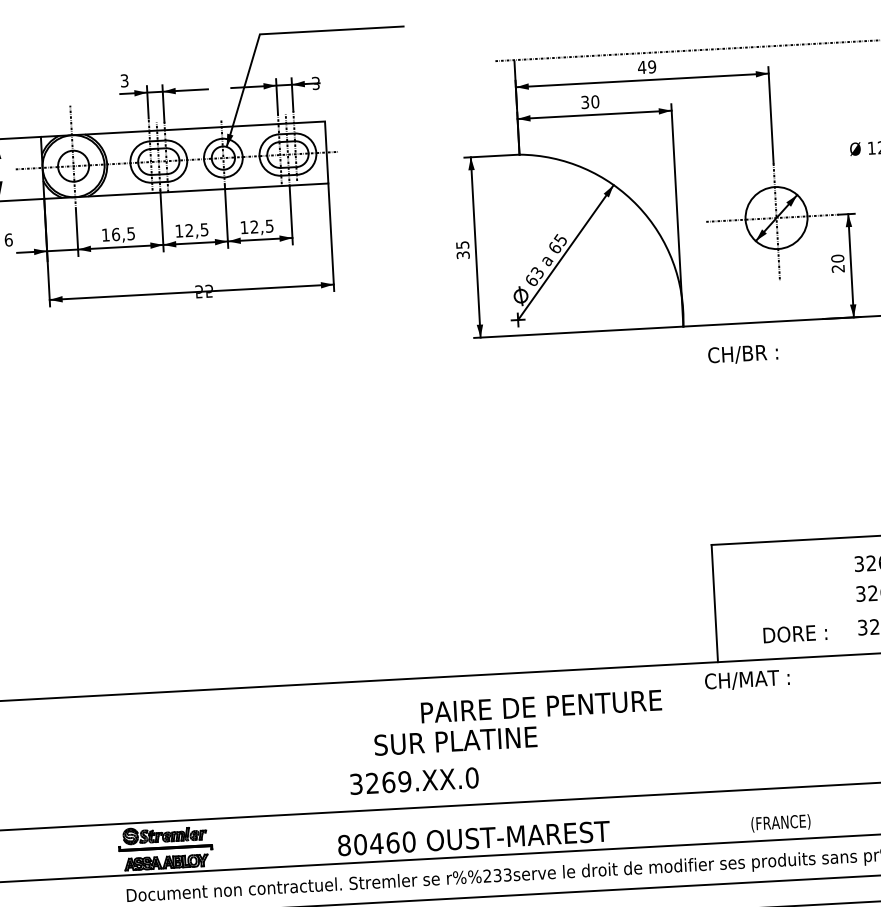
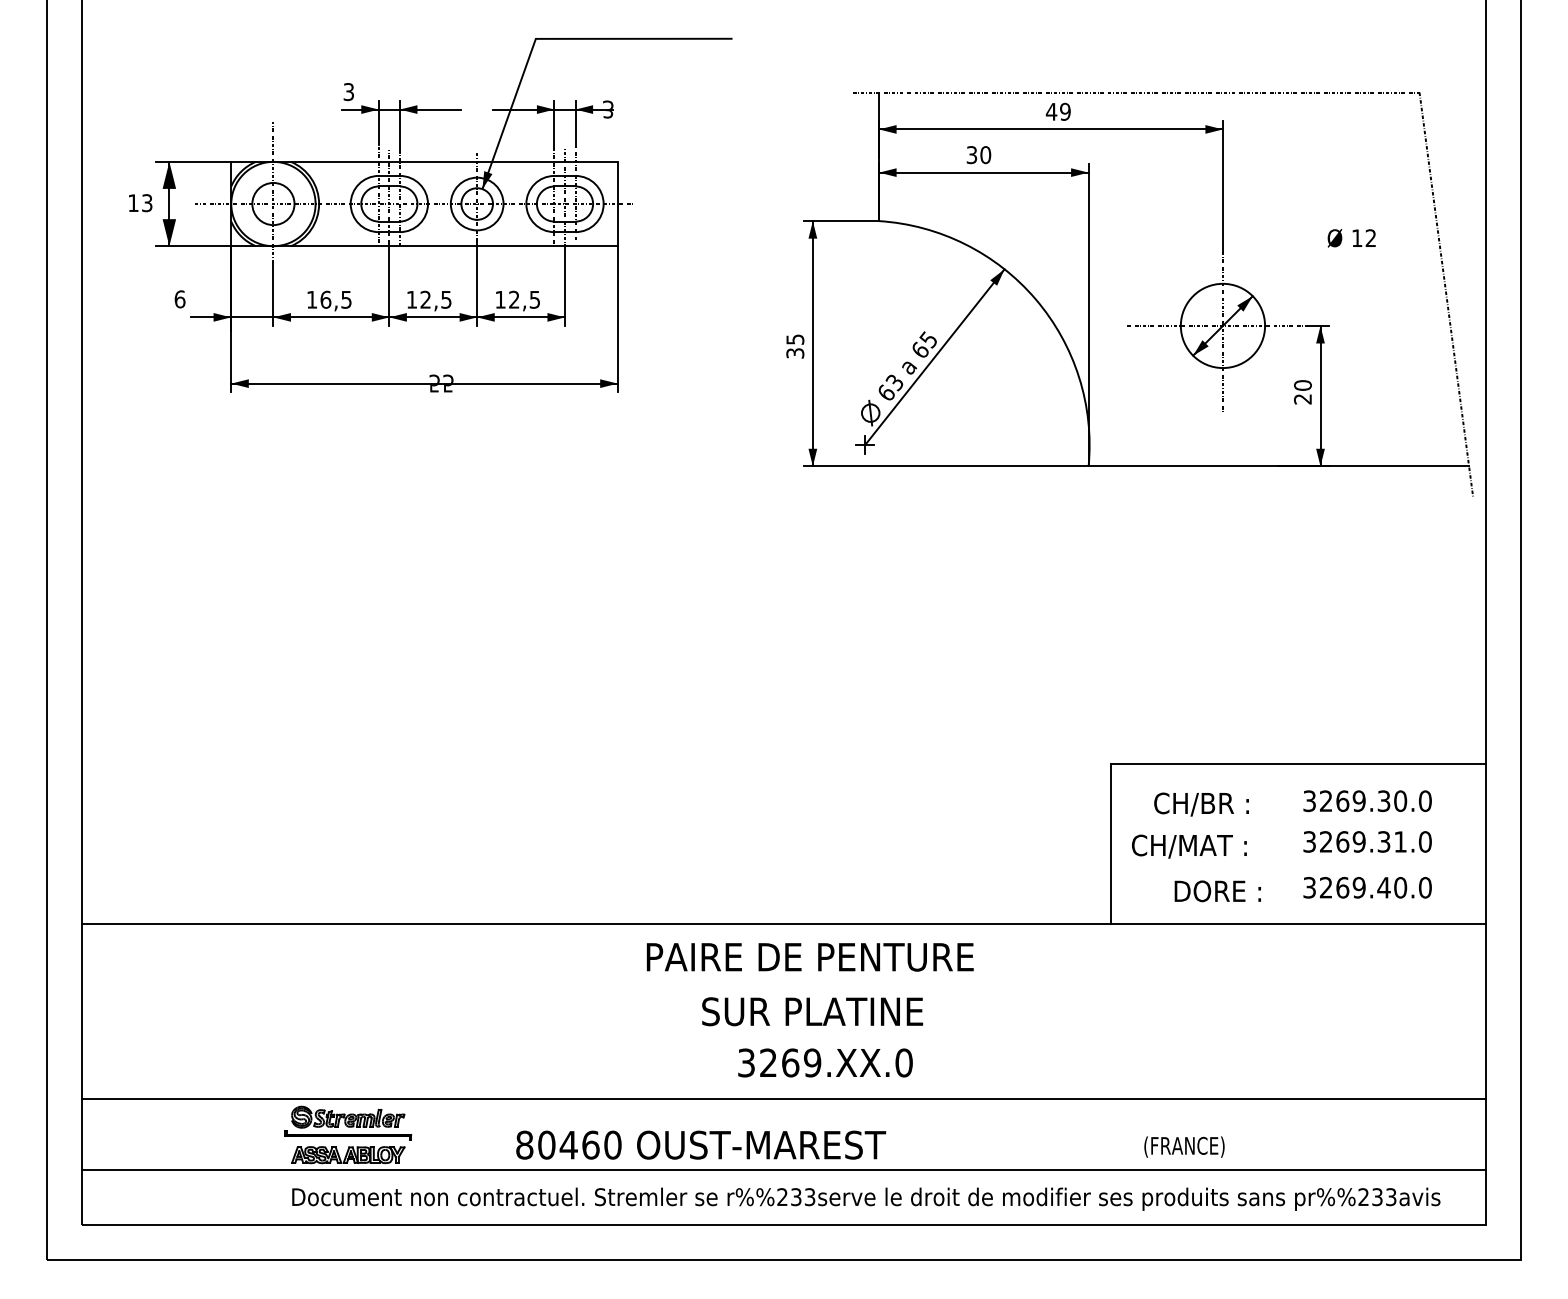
text: (743, 354) -> (1201, 804), moved
text: (747, 680) -> (1189, 846), moved
text: (540, 706) -> (809, 957), moved
text: (455, 740) -> (812, 1011), moved
text: (414, 780) -> (825, 1062), moved
text: (474, 838) -> (701, 1144), moved

